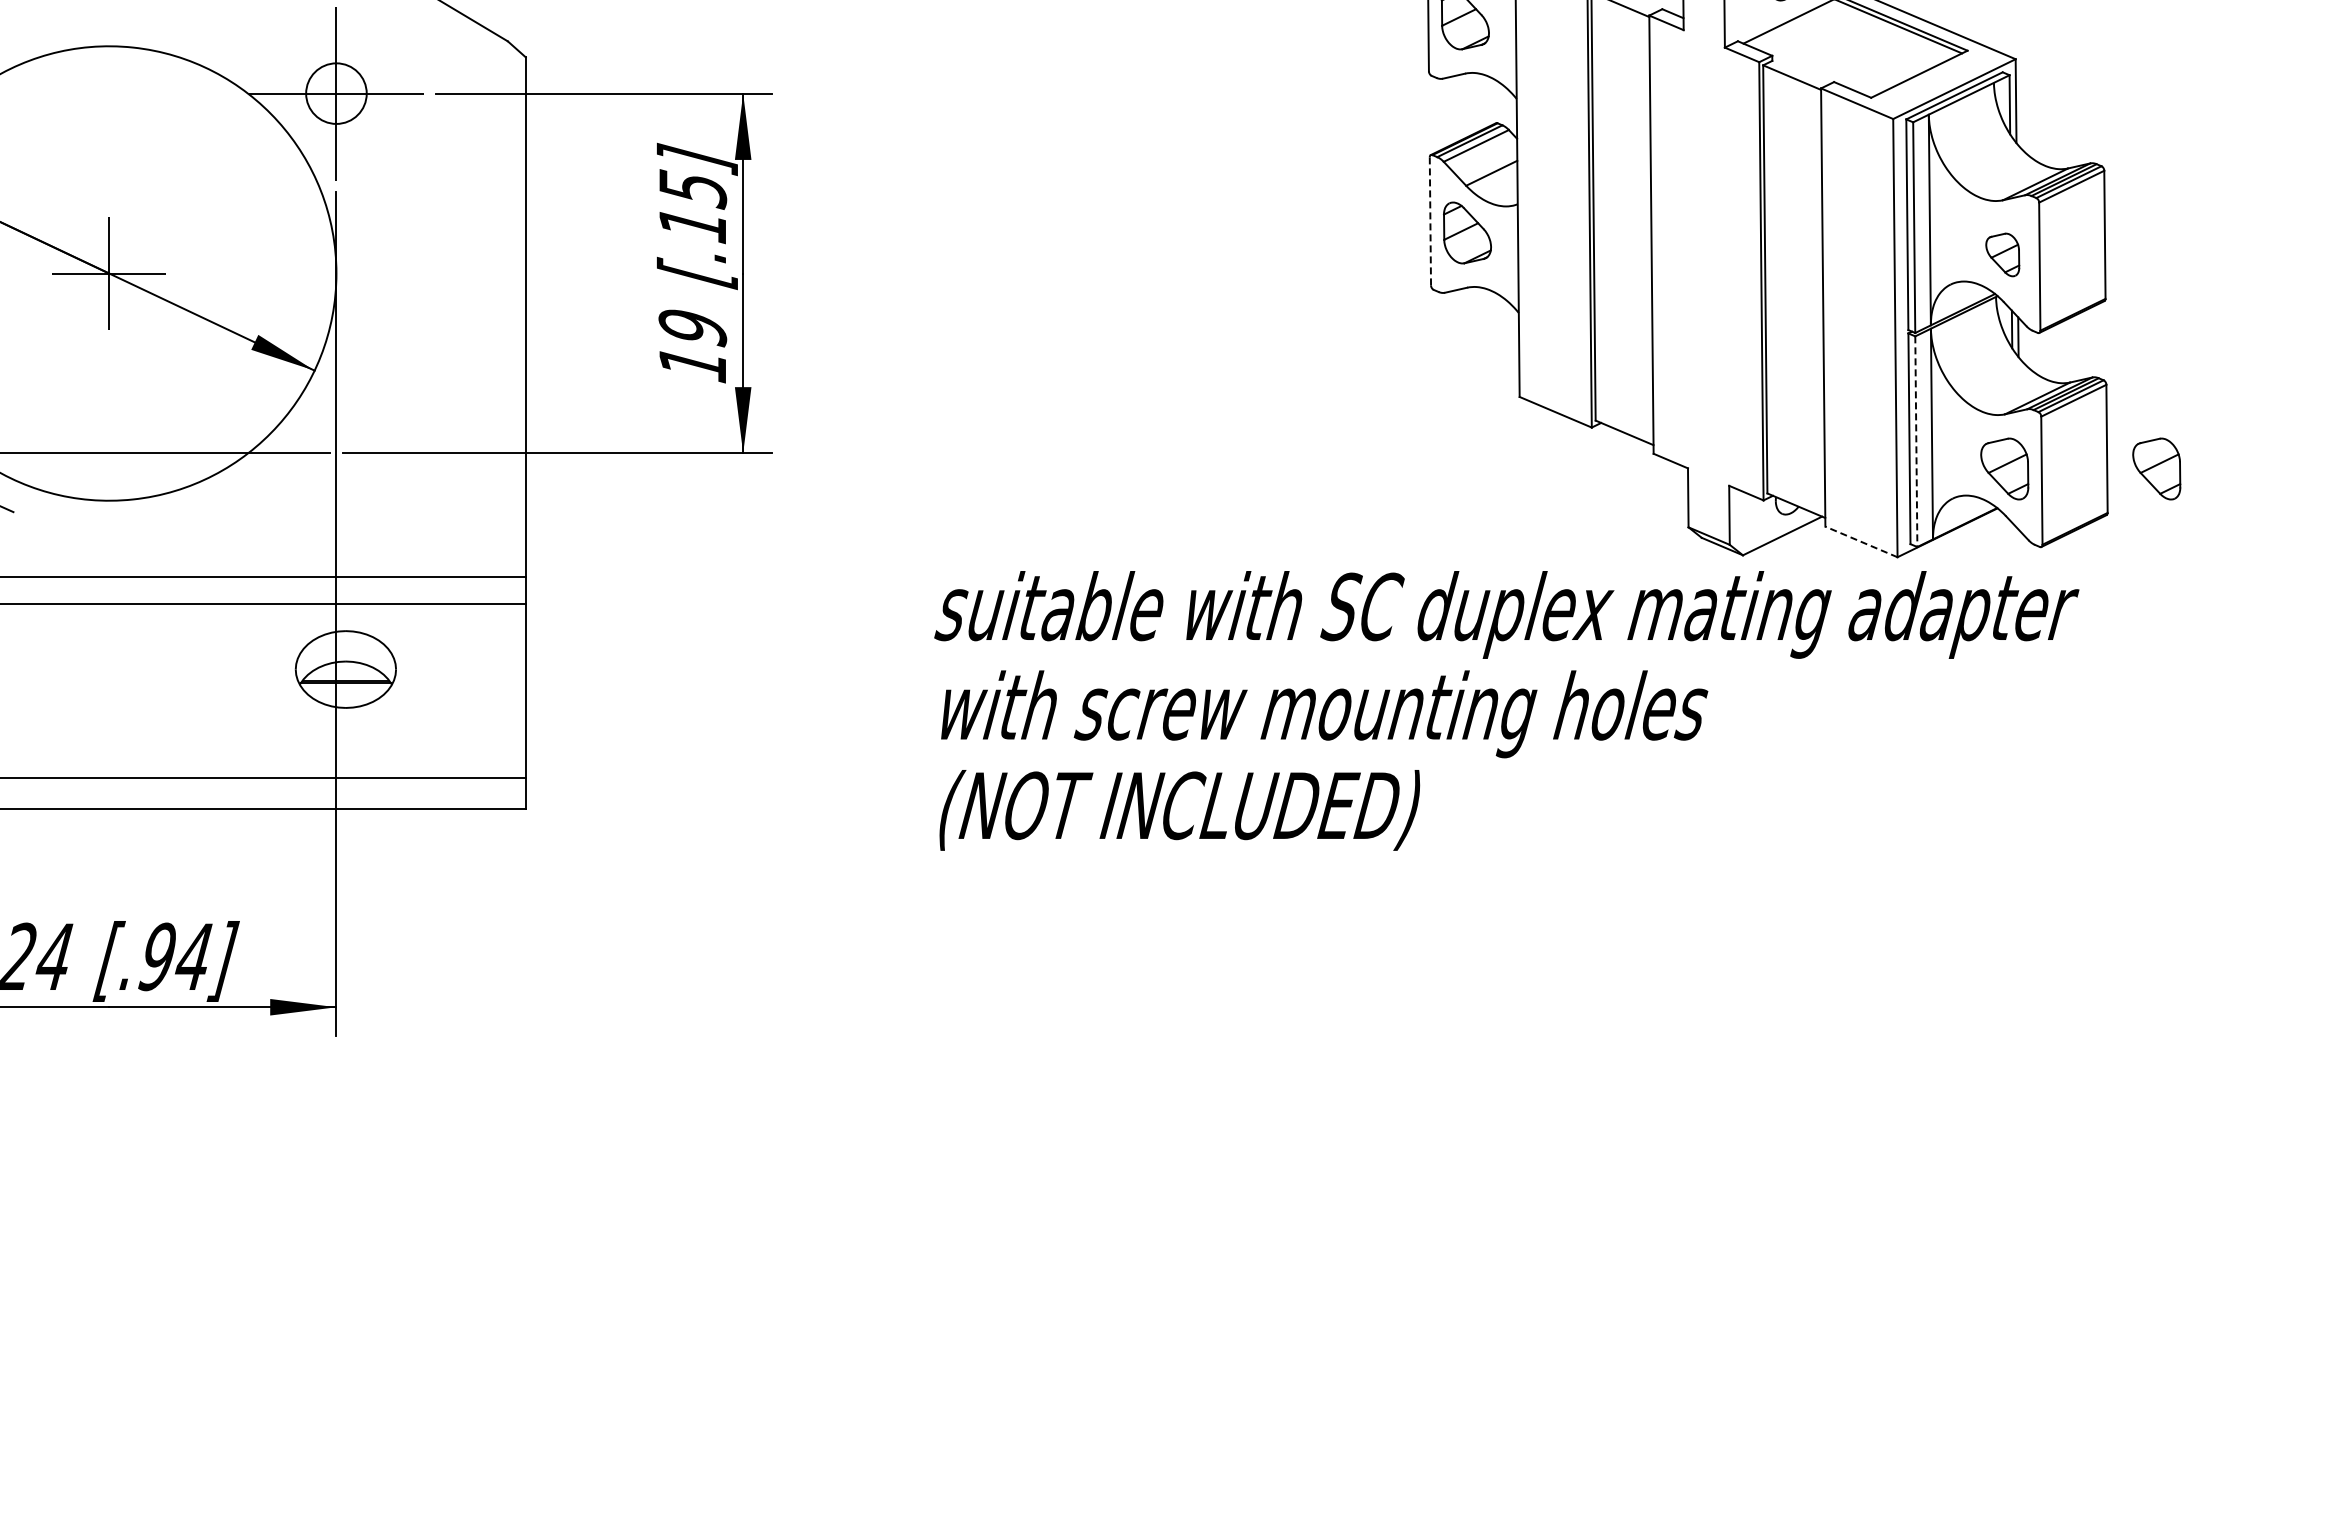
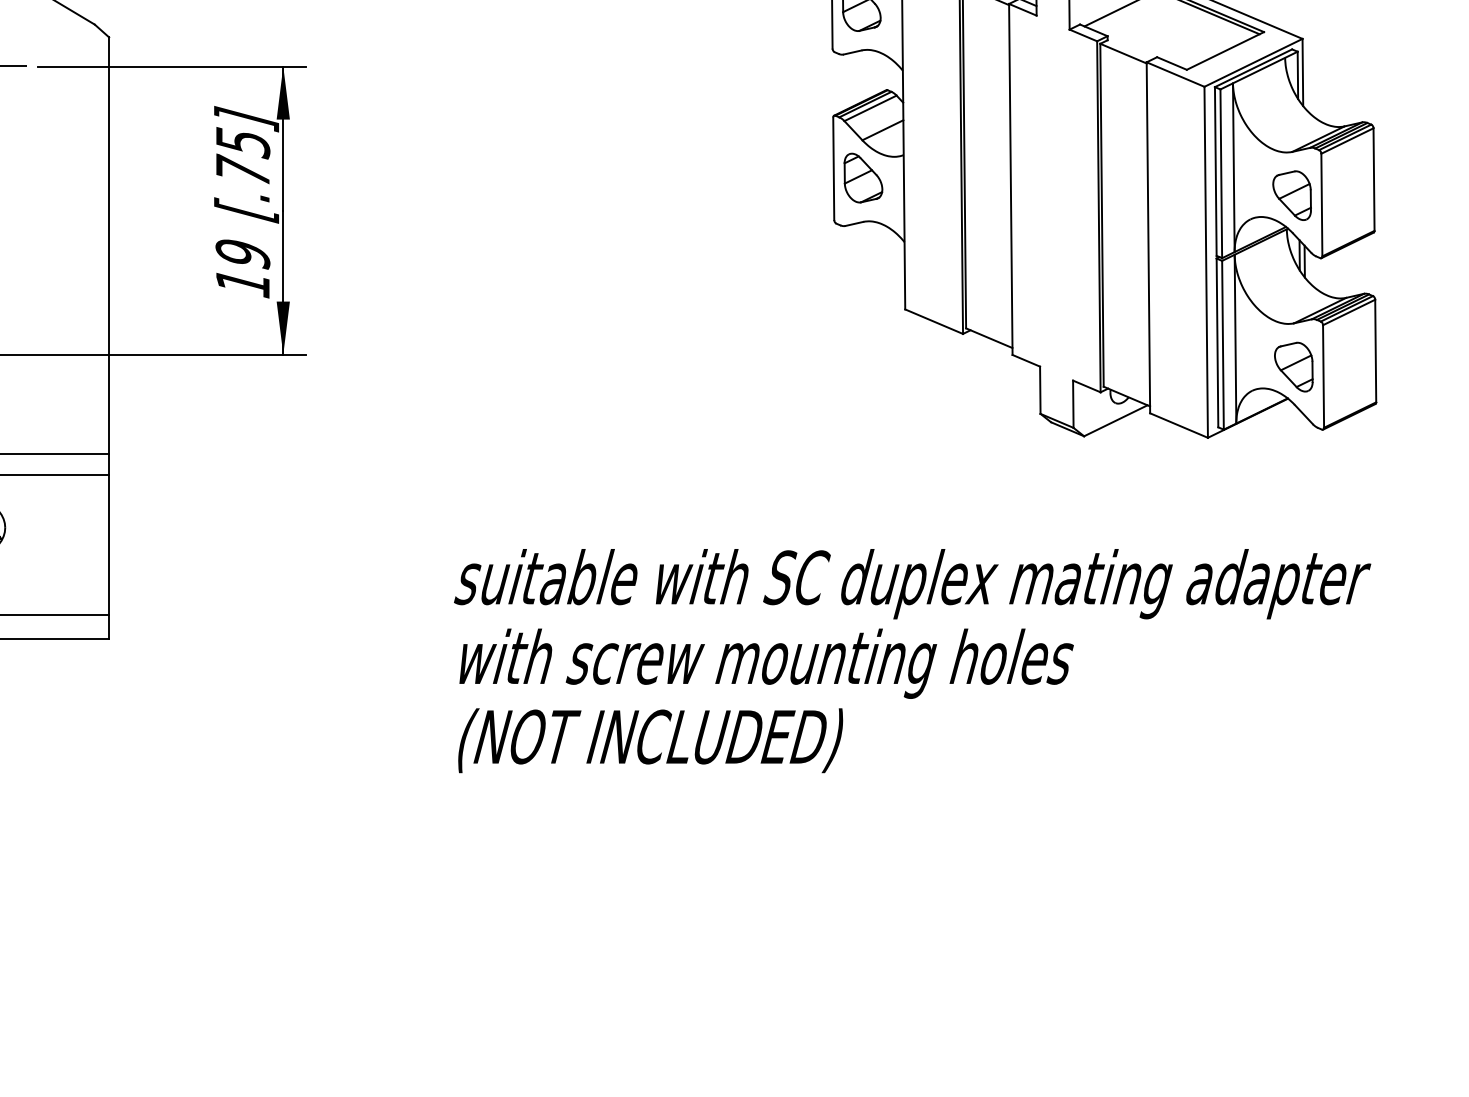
line: (1430, 220) -> (833, 168), dashed -> solid
text: (692, 223) -> (242, 170), [.15] -> [.75]
part: (2002, 254) -> (1292, 195), size x1.43
line: (1916, 442) -> (1223, 345), dashed -> solid
part: (2156, 468) -> (1415, 366), removed
line: (1861, 541) -> (1179, 425), dashed -> solid
text: (1506, 710) -> (912, 660), moved

